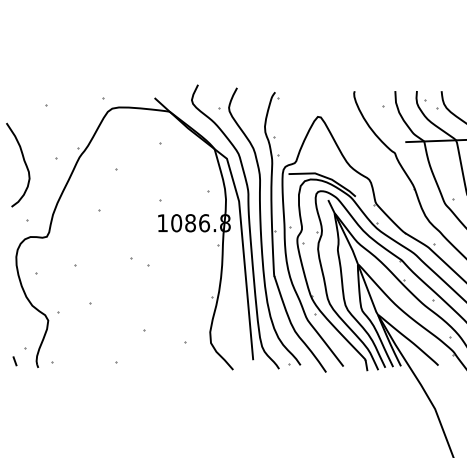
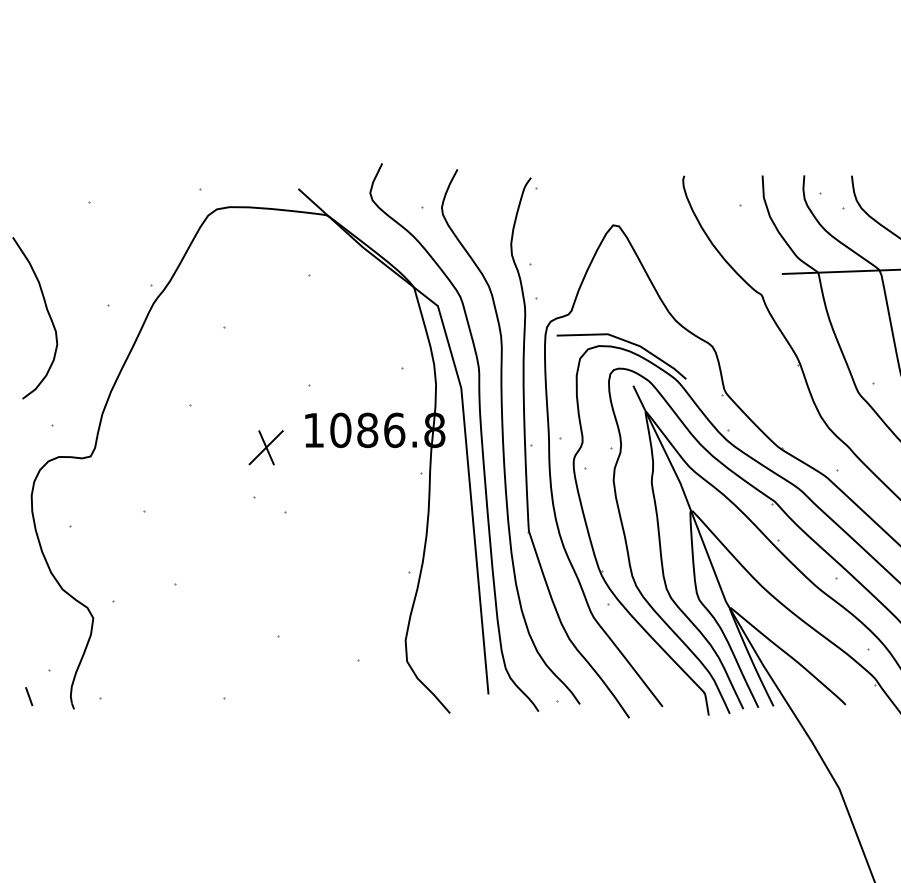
part: (137, 231) -> (265, 446), added

